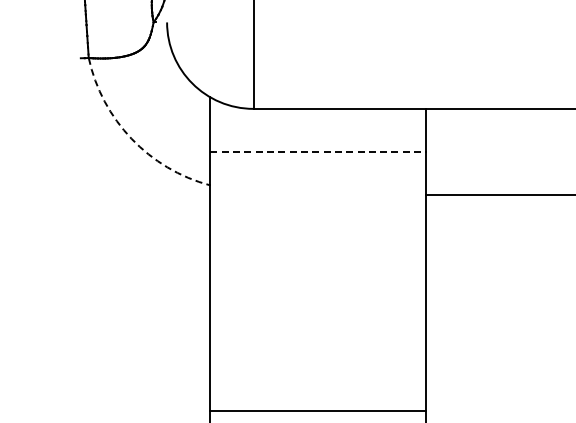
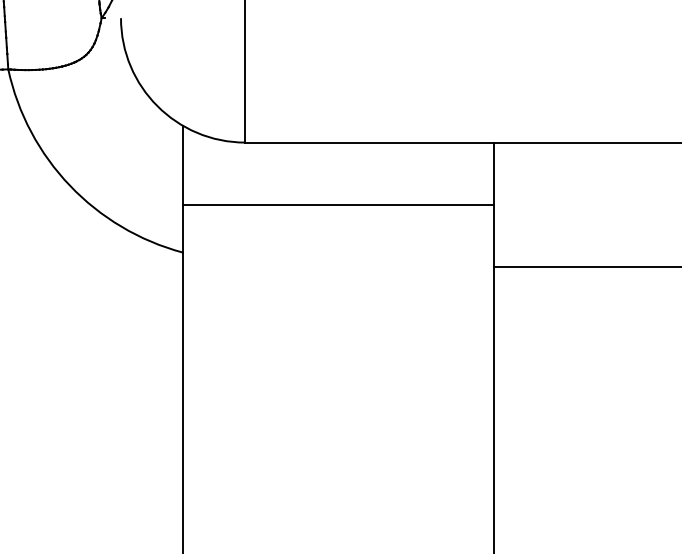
arc: (131, 138) -> (69, 185), dashed -> solid
line: (318, 152) -> (338, 205), dashed -> solid

